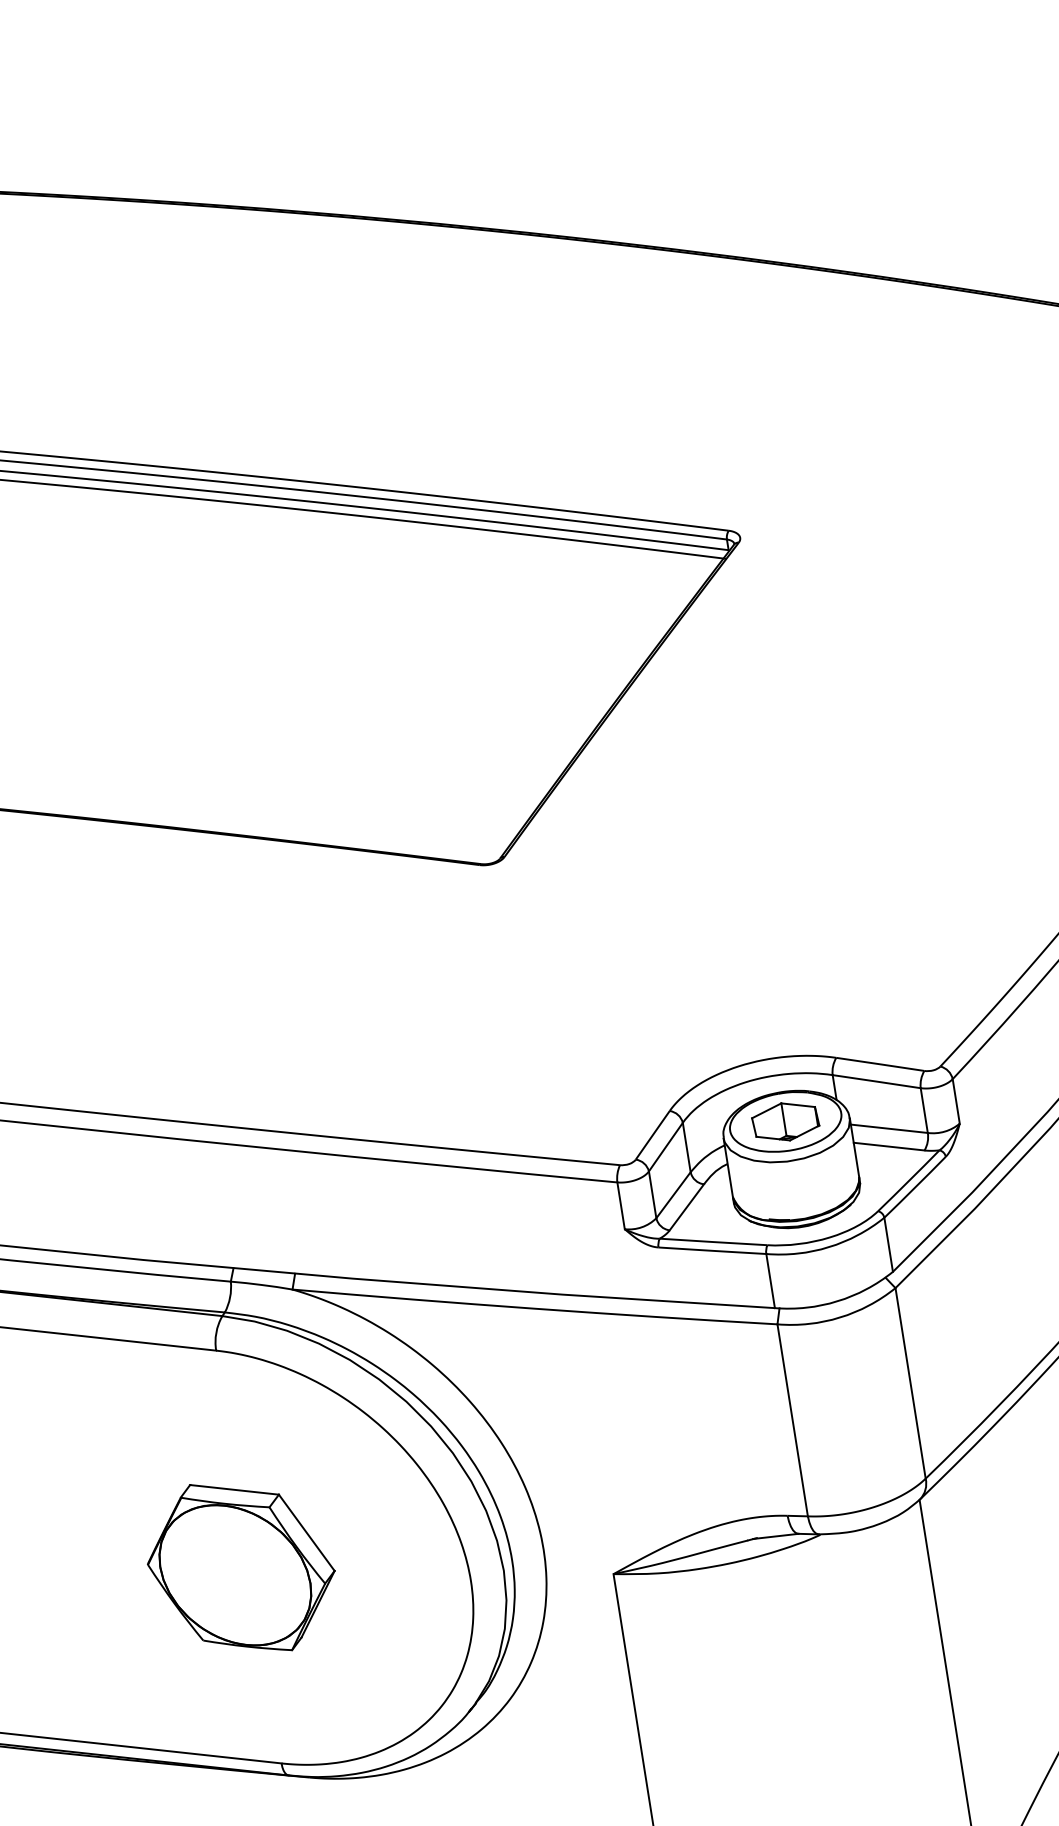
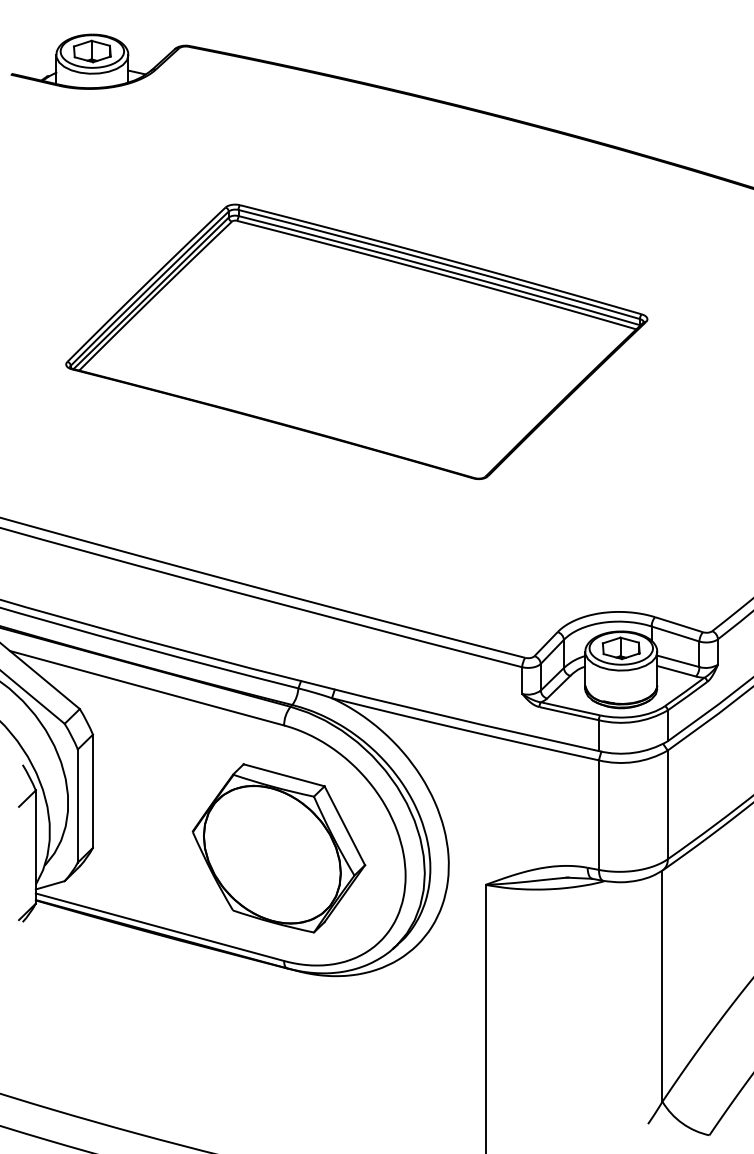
part: (240, 1567) -> (278, 848), size x1.67

